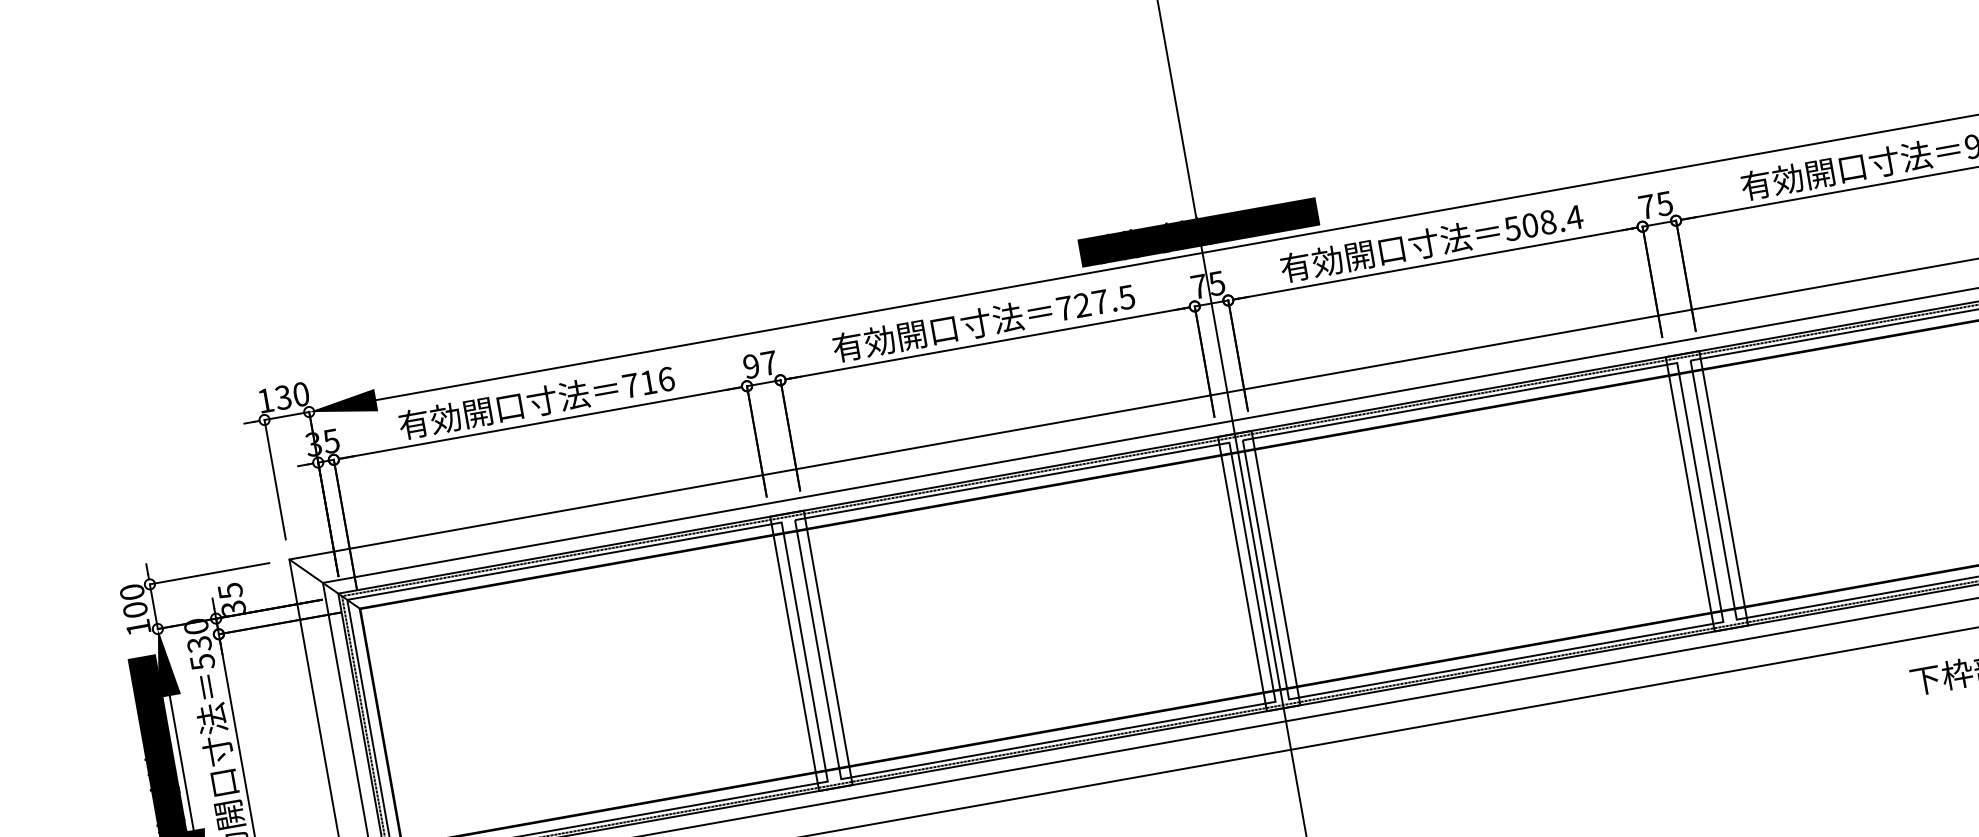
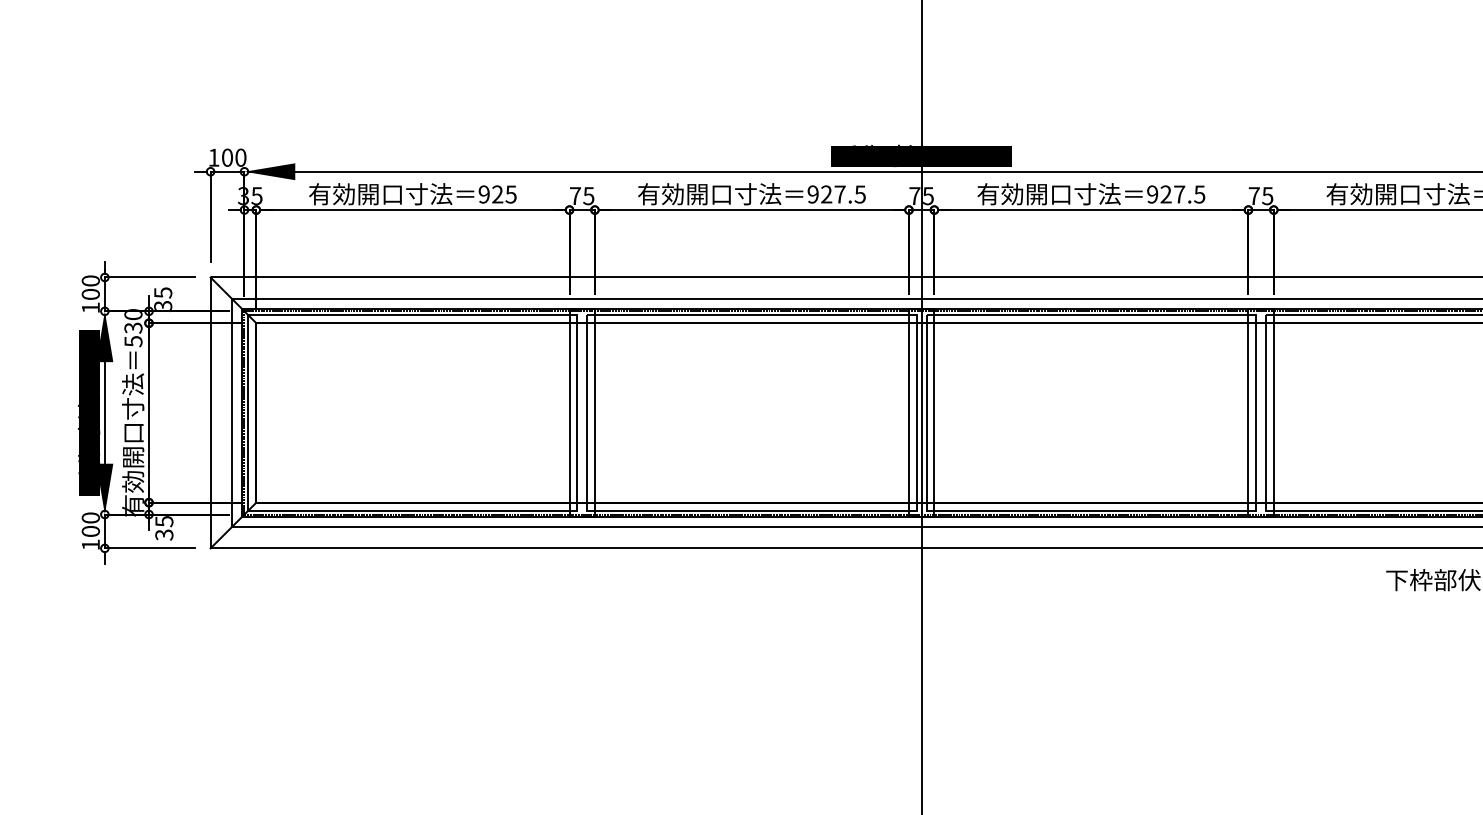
text: (1542, 223) -> (1175, 194), 508.4 -> 927.5
text: (1063, 308) -> (812, 194), 727.5 -> 927.5
text: (759, 365) -> (581, 196), 97 -> 75
text: (648, 382) -> (497, 194), 716 -> 925
text: (282, 397) -> (226, 157), 130 -> 100

